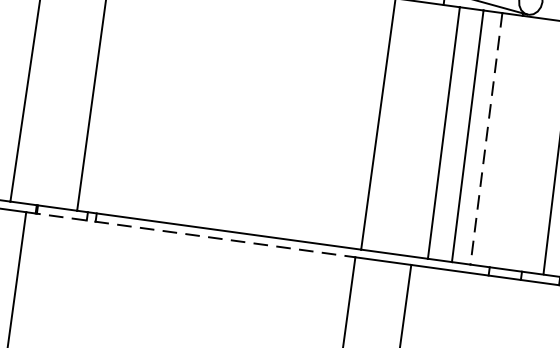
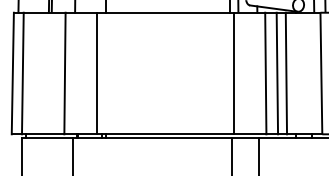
line: (486, 138) -> (286, 73), dashed -> solid
line: (191, 235) -> (152, 138), dashed -> solid

